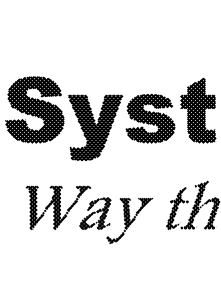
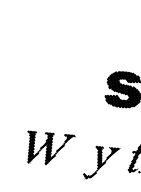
hatch: (34, 109) -> (39, 75), removed
hatch: (94, 127) -> (82, 92), removed
part: (95, 213) -> (76, 155), removed

